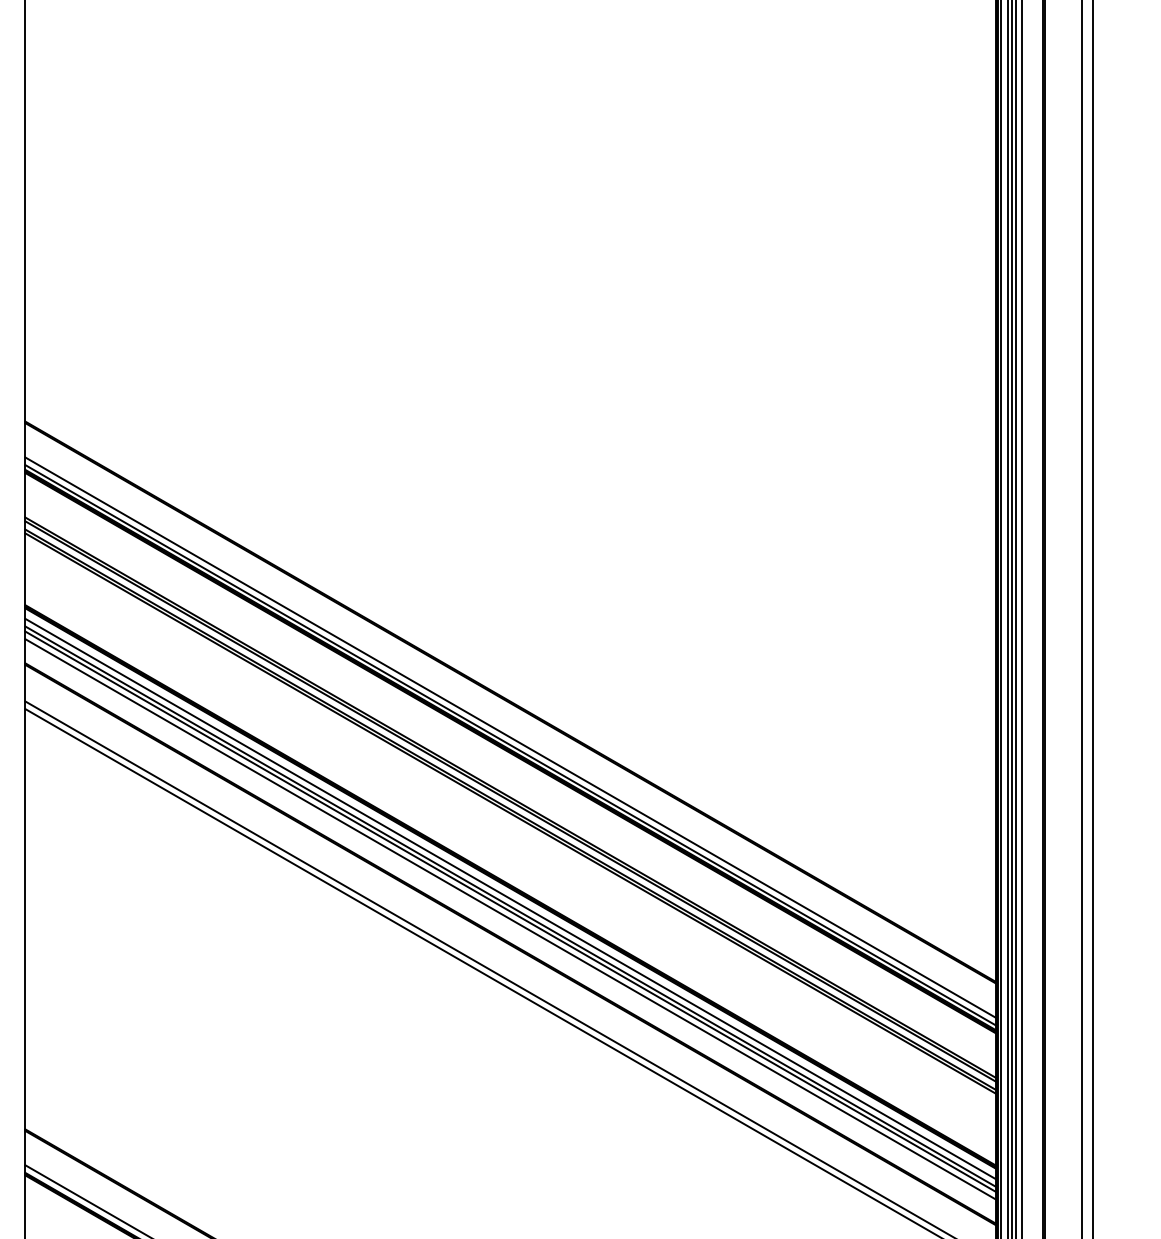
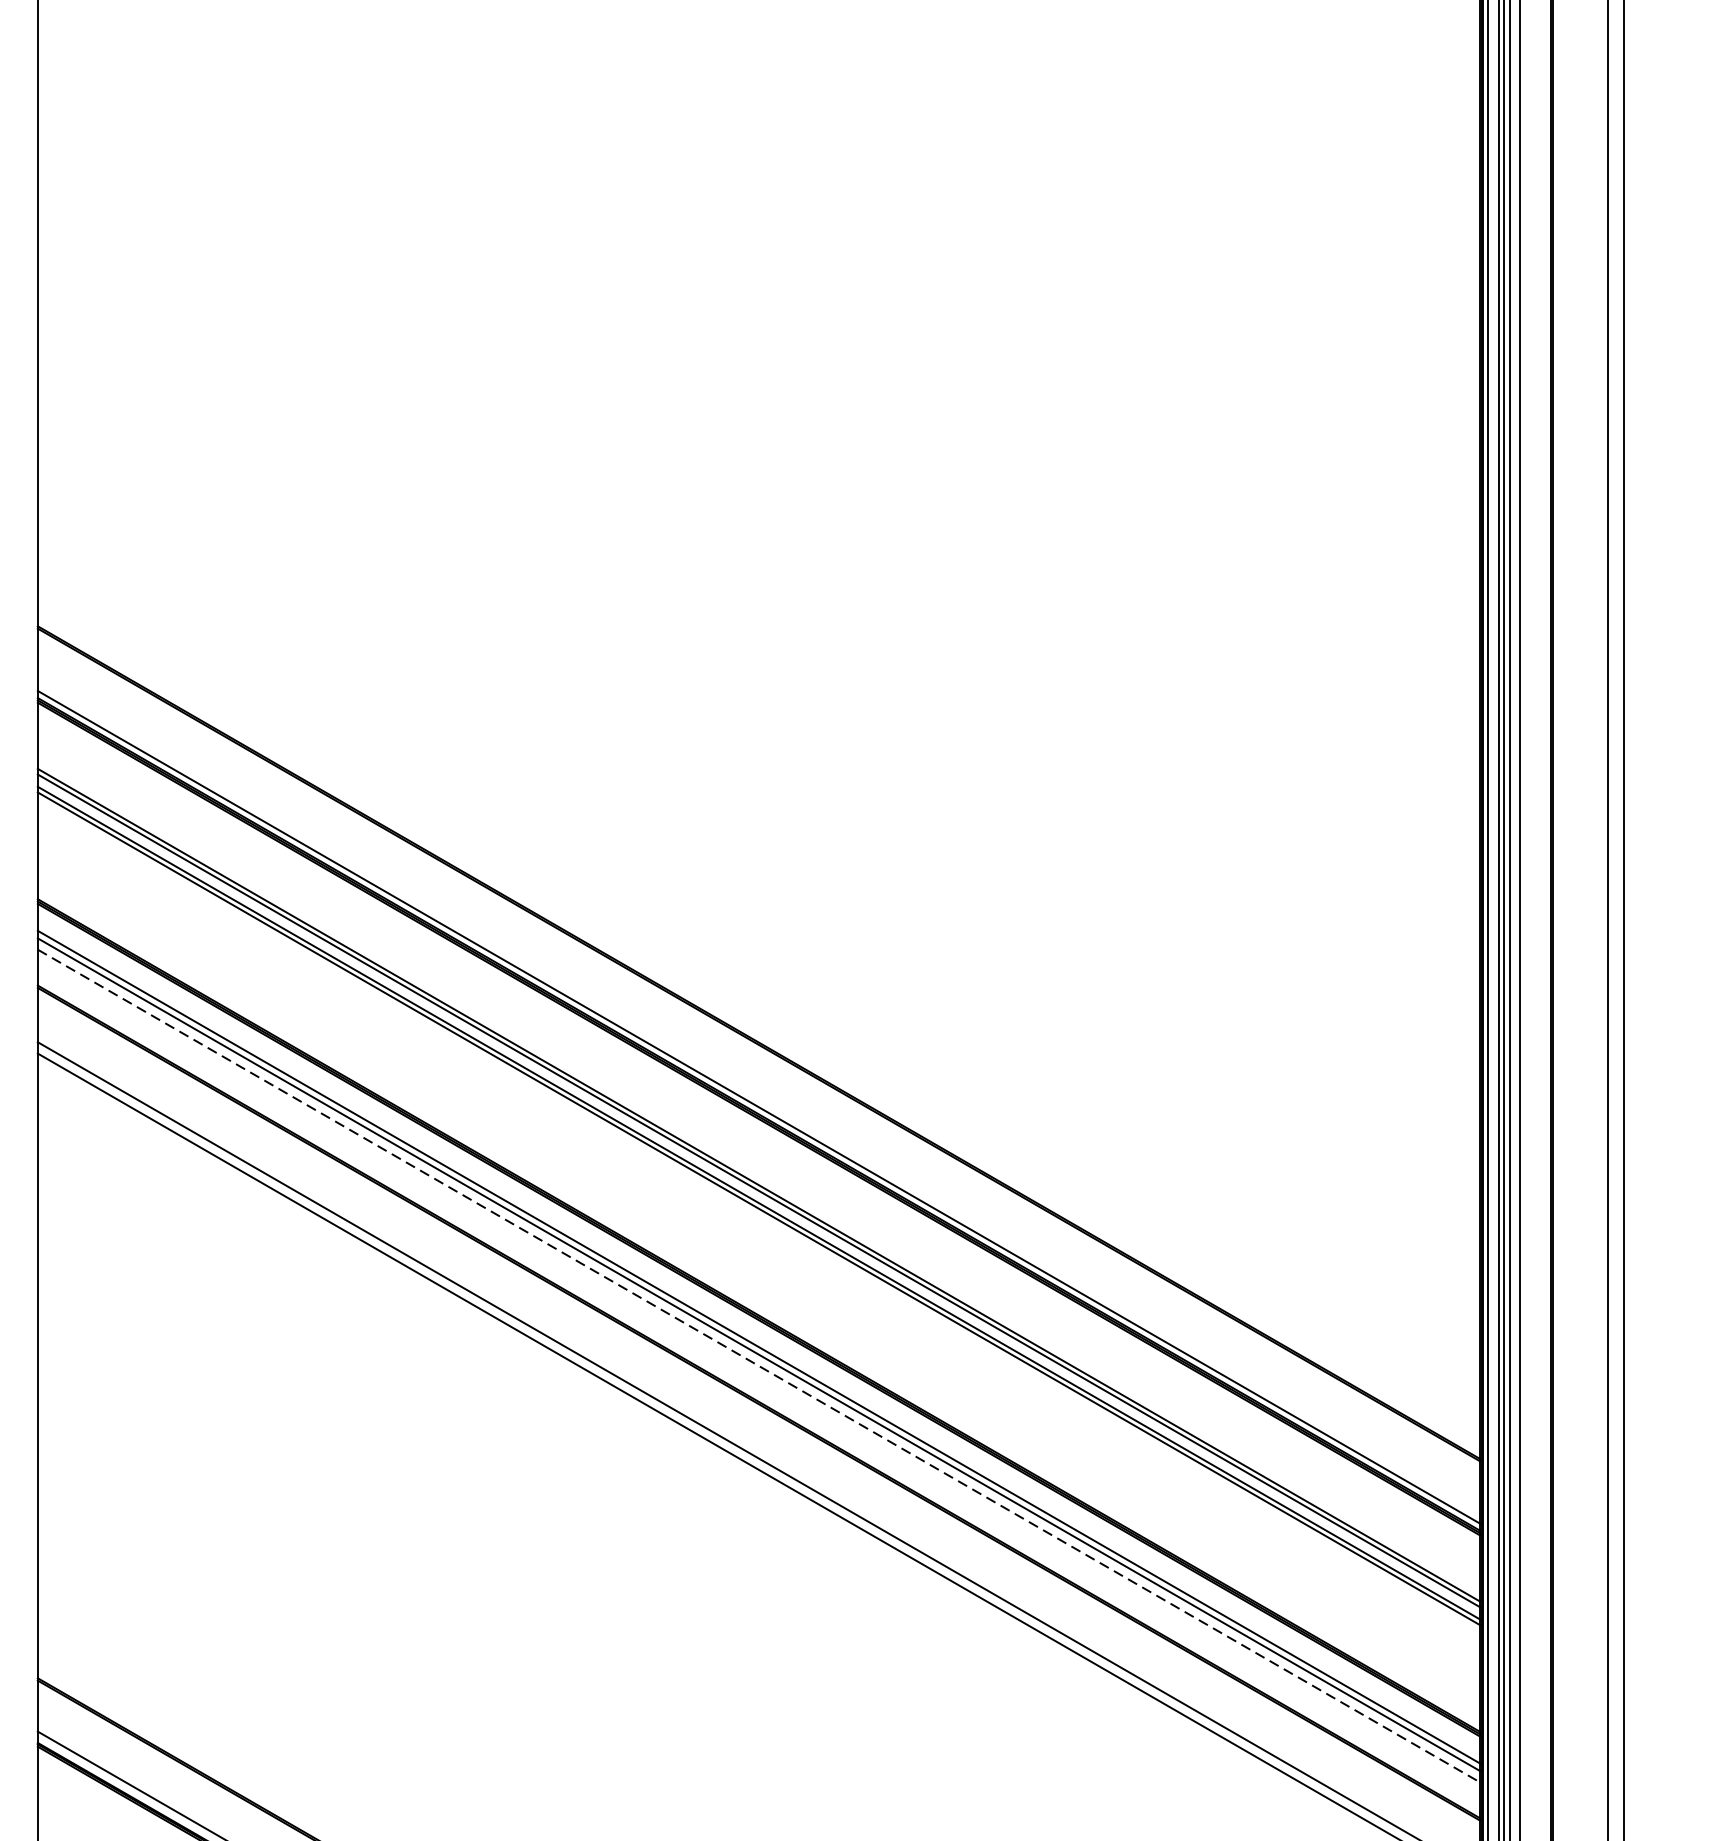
line: (510, 737) -> (758, 1095), removed
line: (510, 898) -> (758, 1335), removed
line: (510, 919) -> (758, 1366), solid -> dashed

